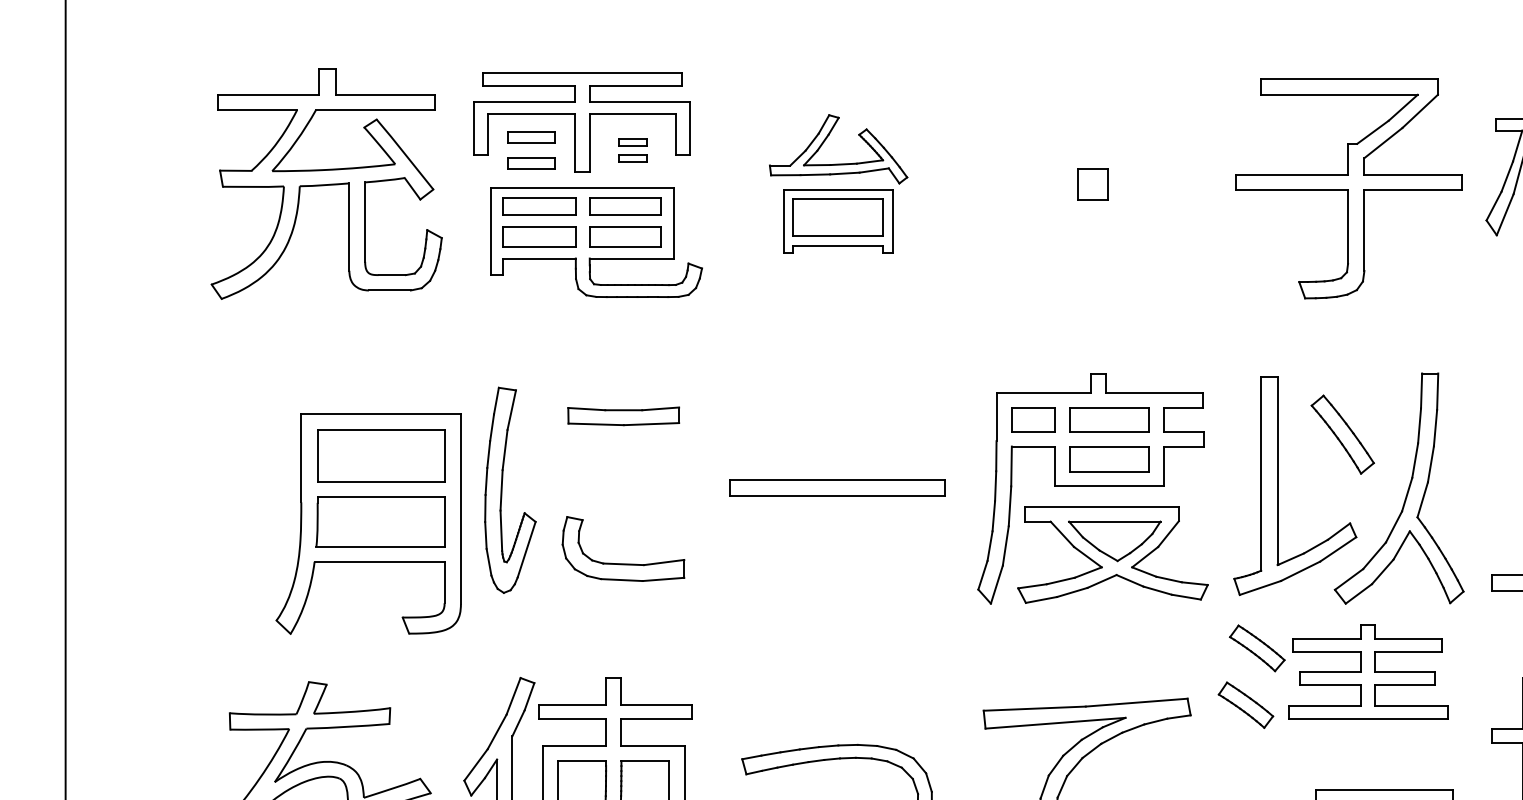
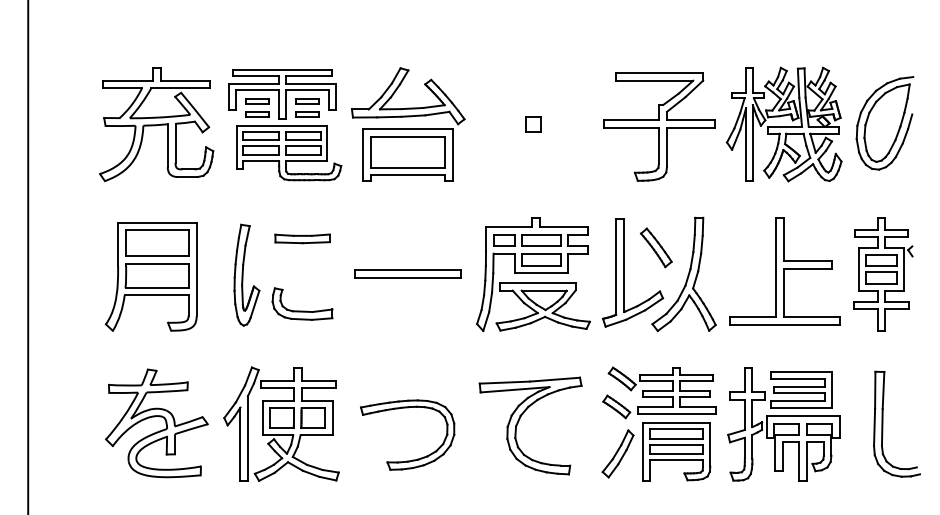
part: (633, 149) -> (307, 107), size x1.67
part: (838, 183) -> (408, 124), size x1.67
part: (367, 523) -> (150, 276), moved
part: (1332, 675) -> (659, 392), moved

